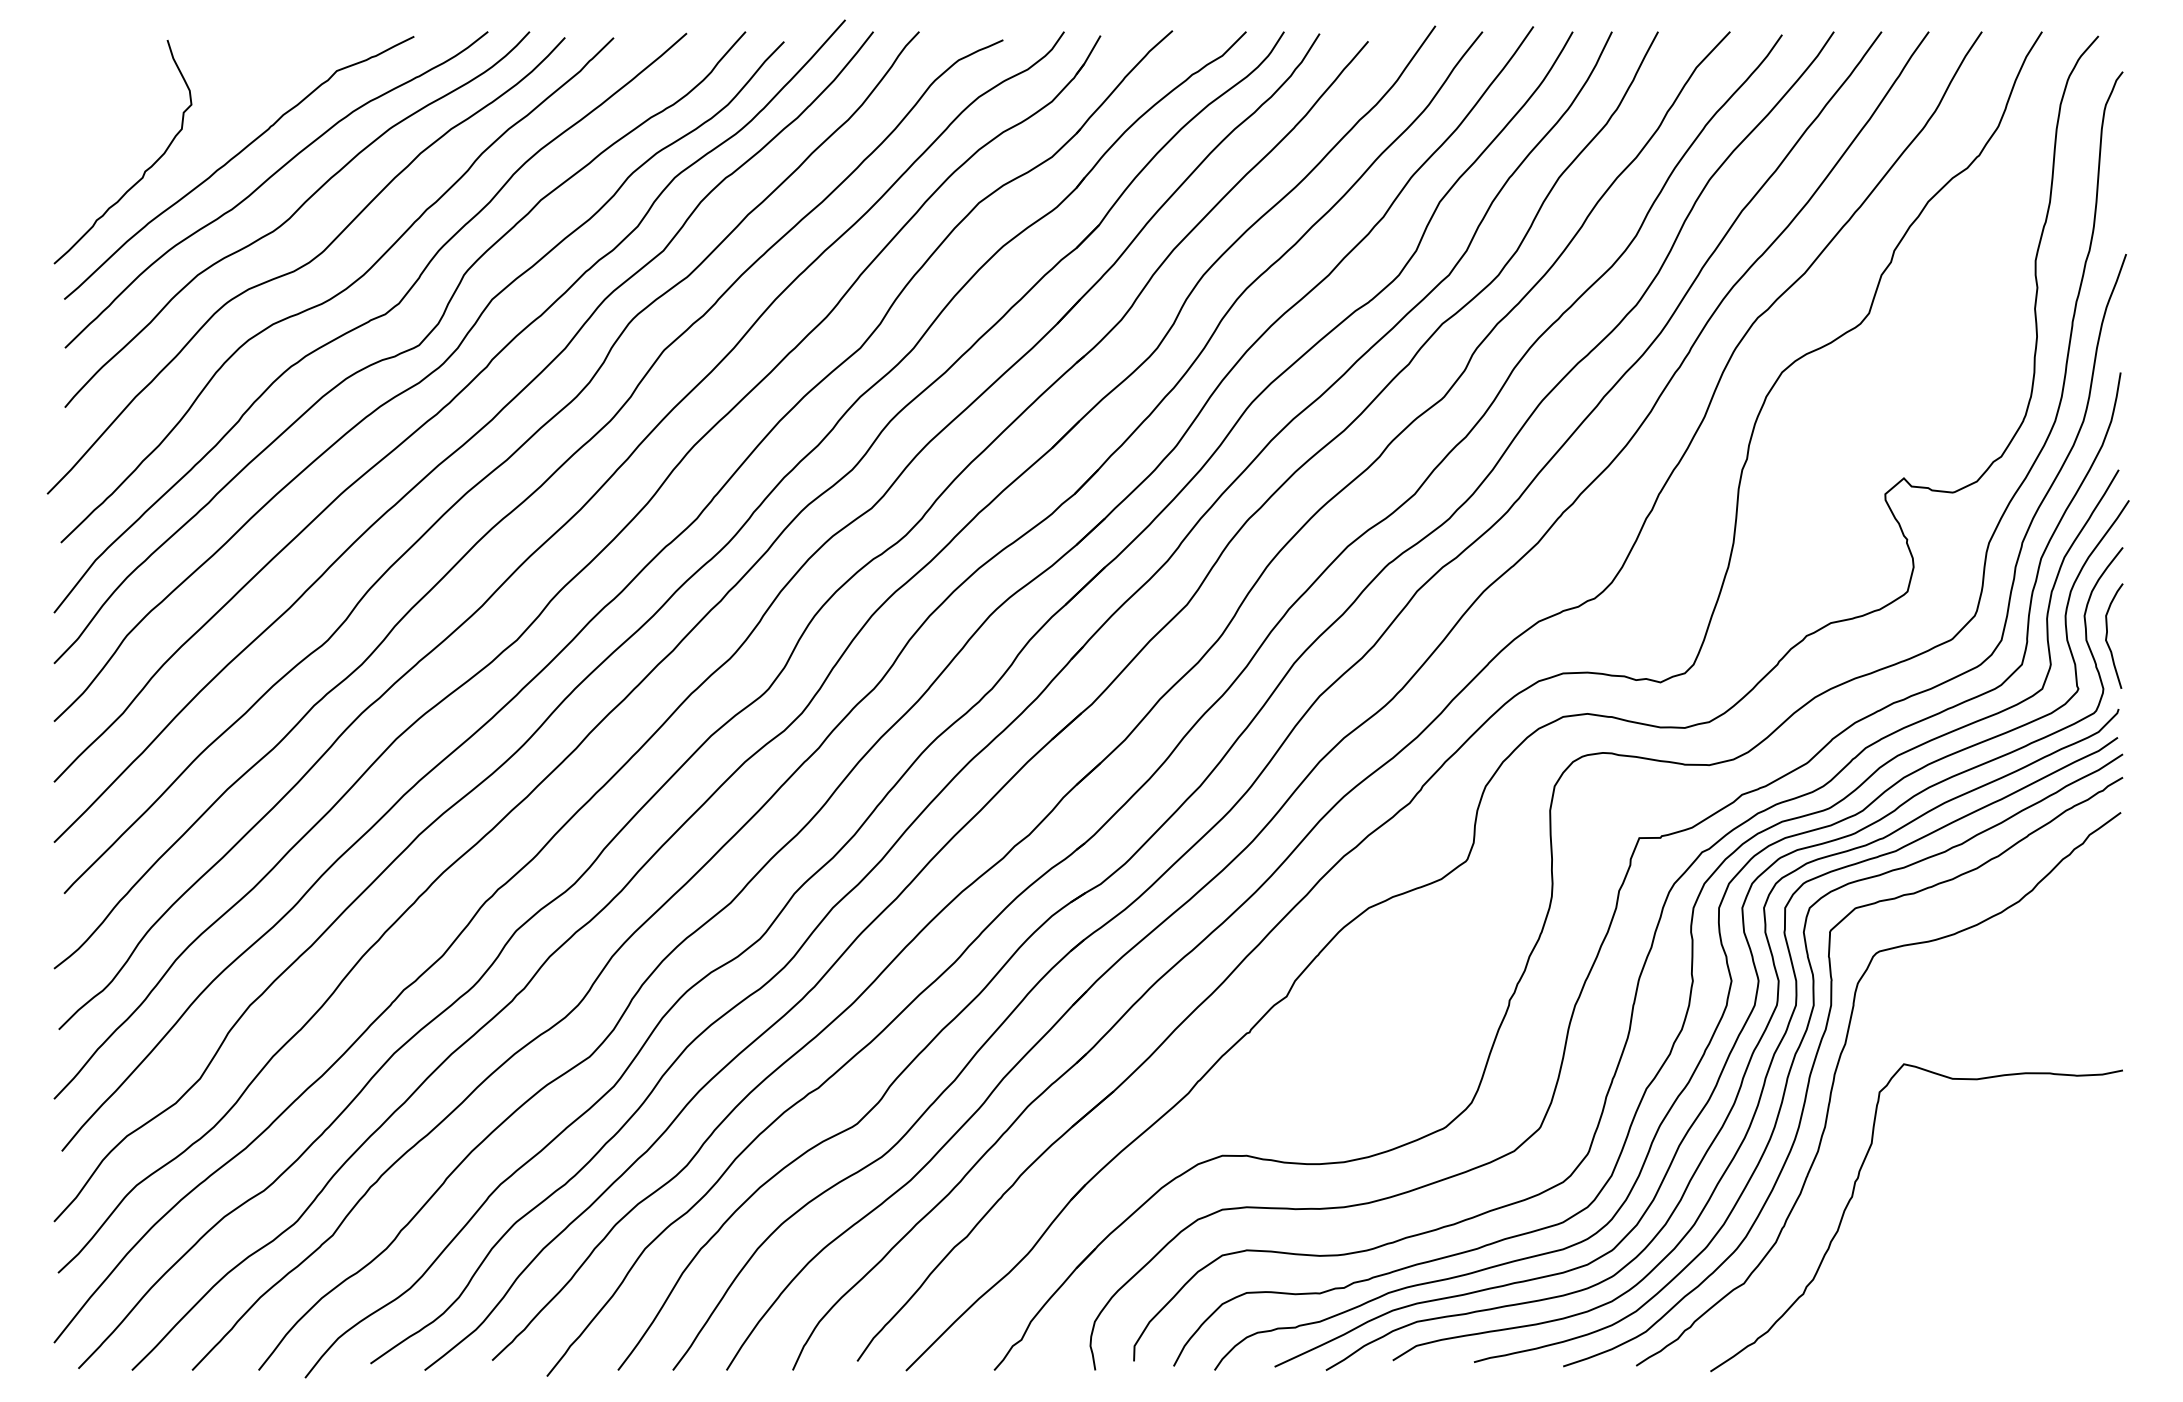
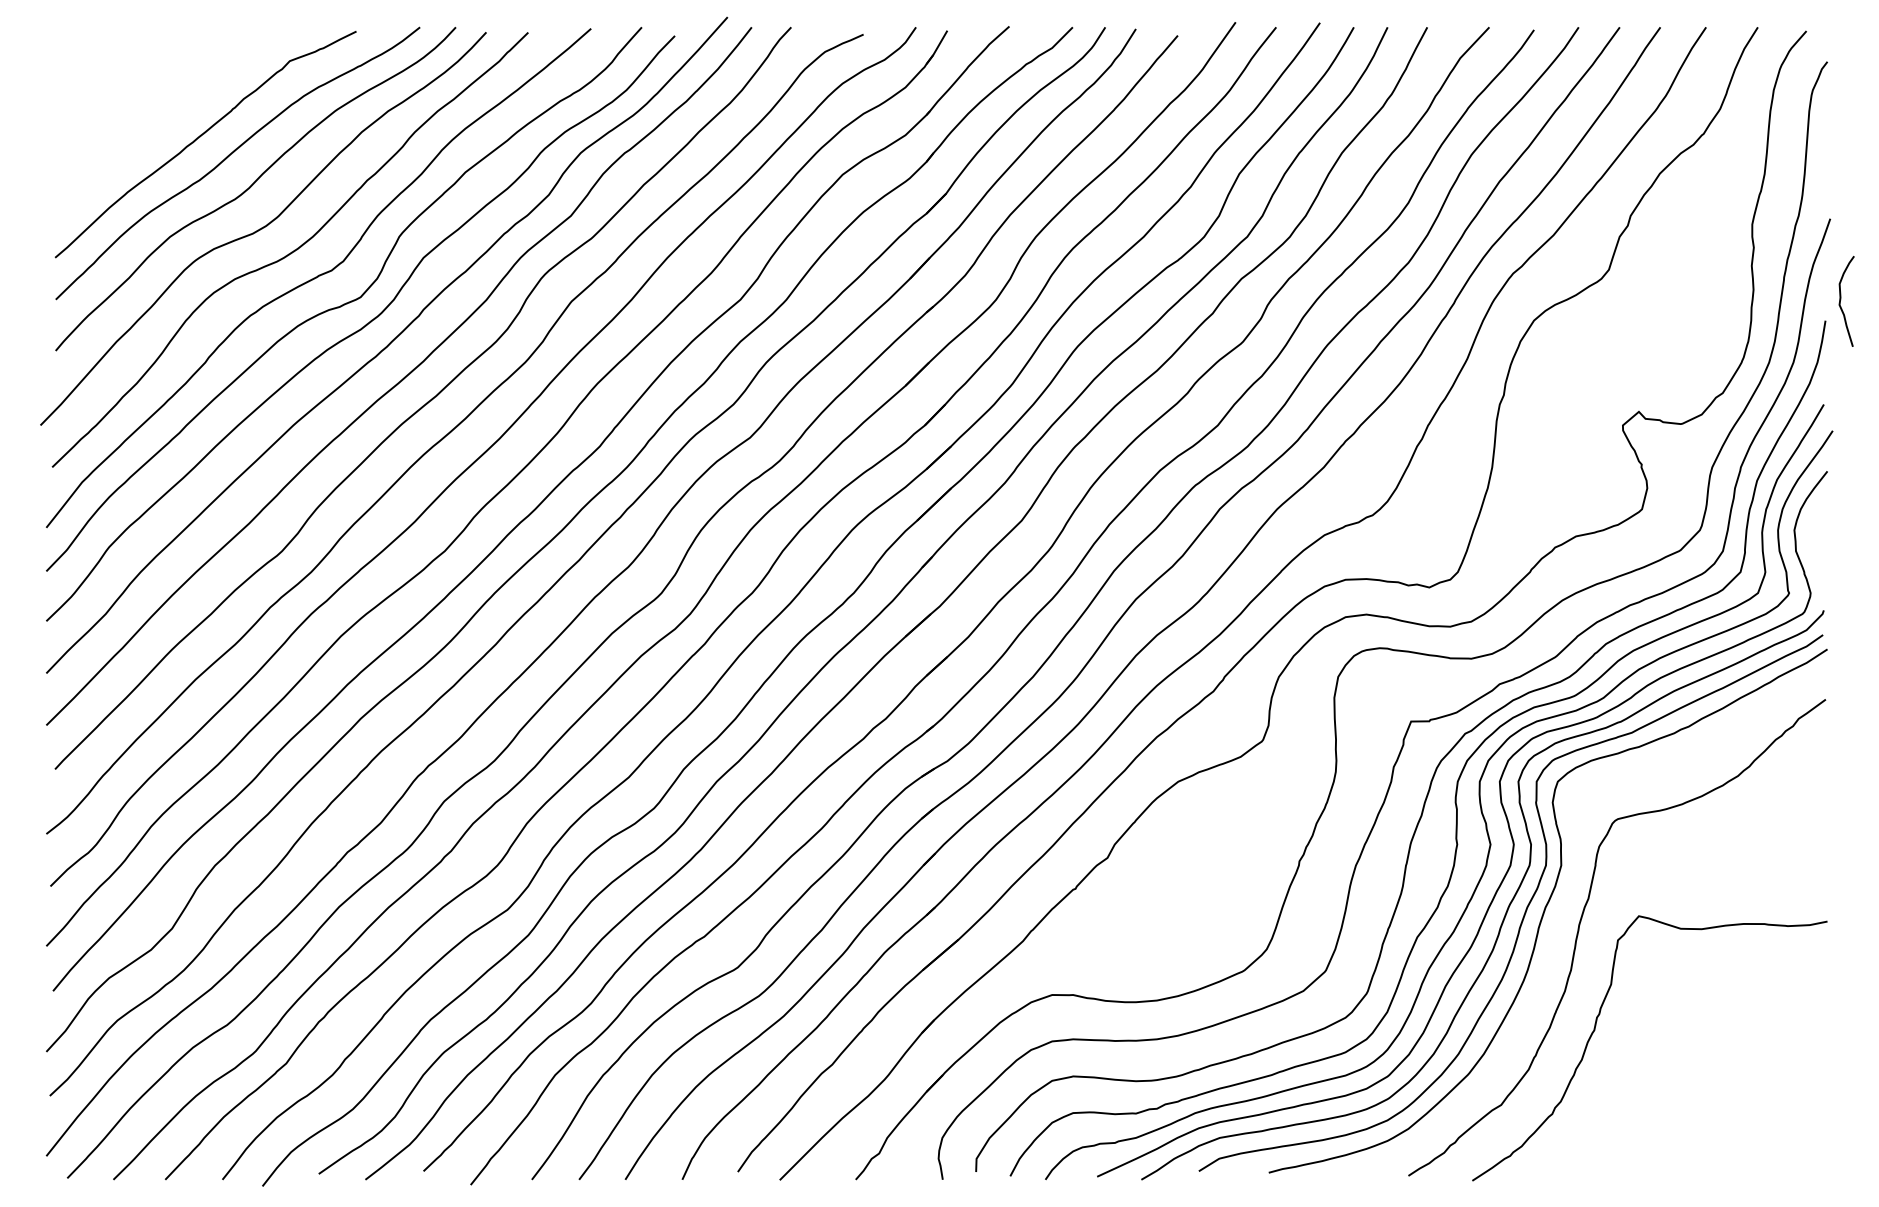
curve: (144, 170) -> (124, 146), removed
curve: (2107, 635) -> (1840, 300), moved
curve: (1815, 1062) -> (1562, 914), removed

